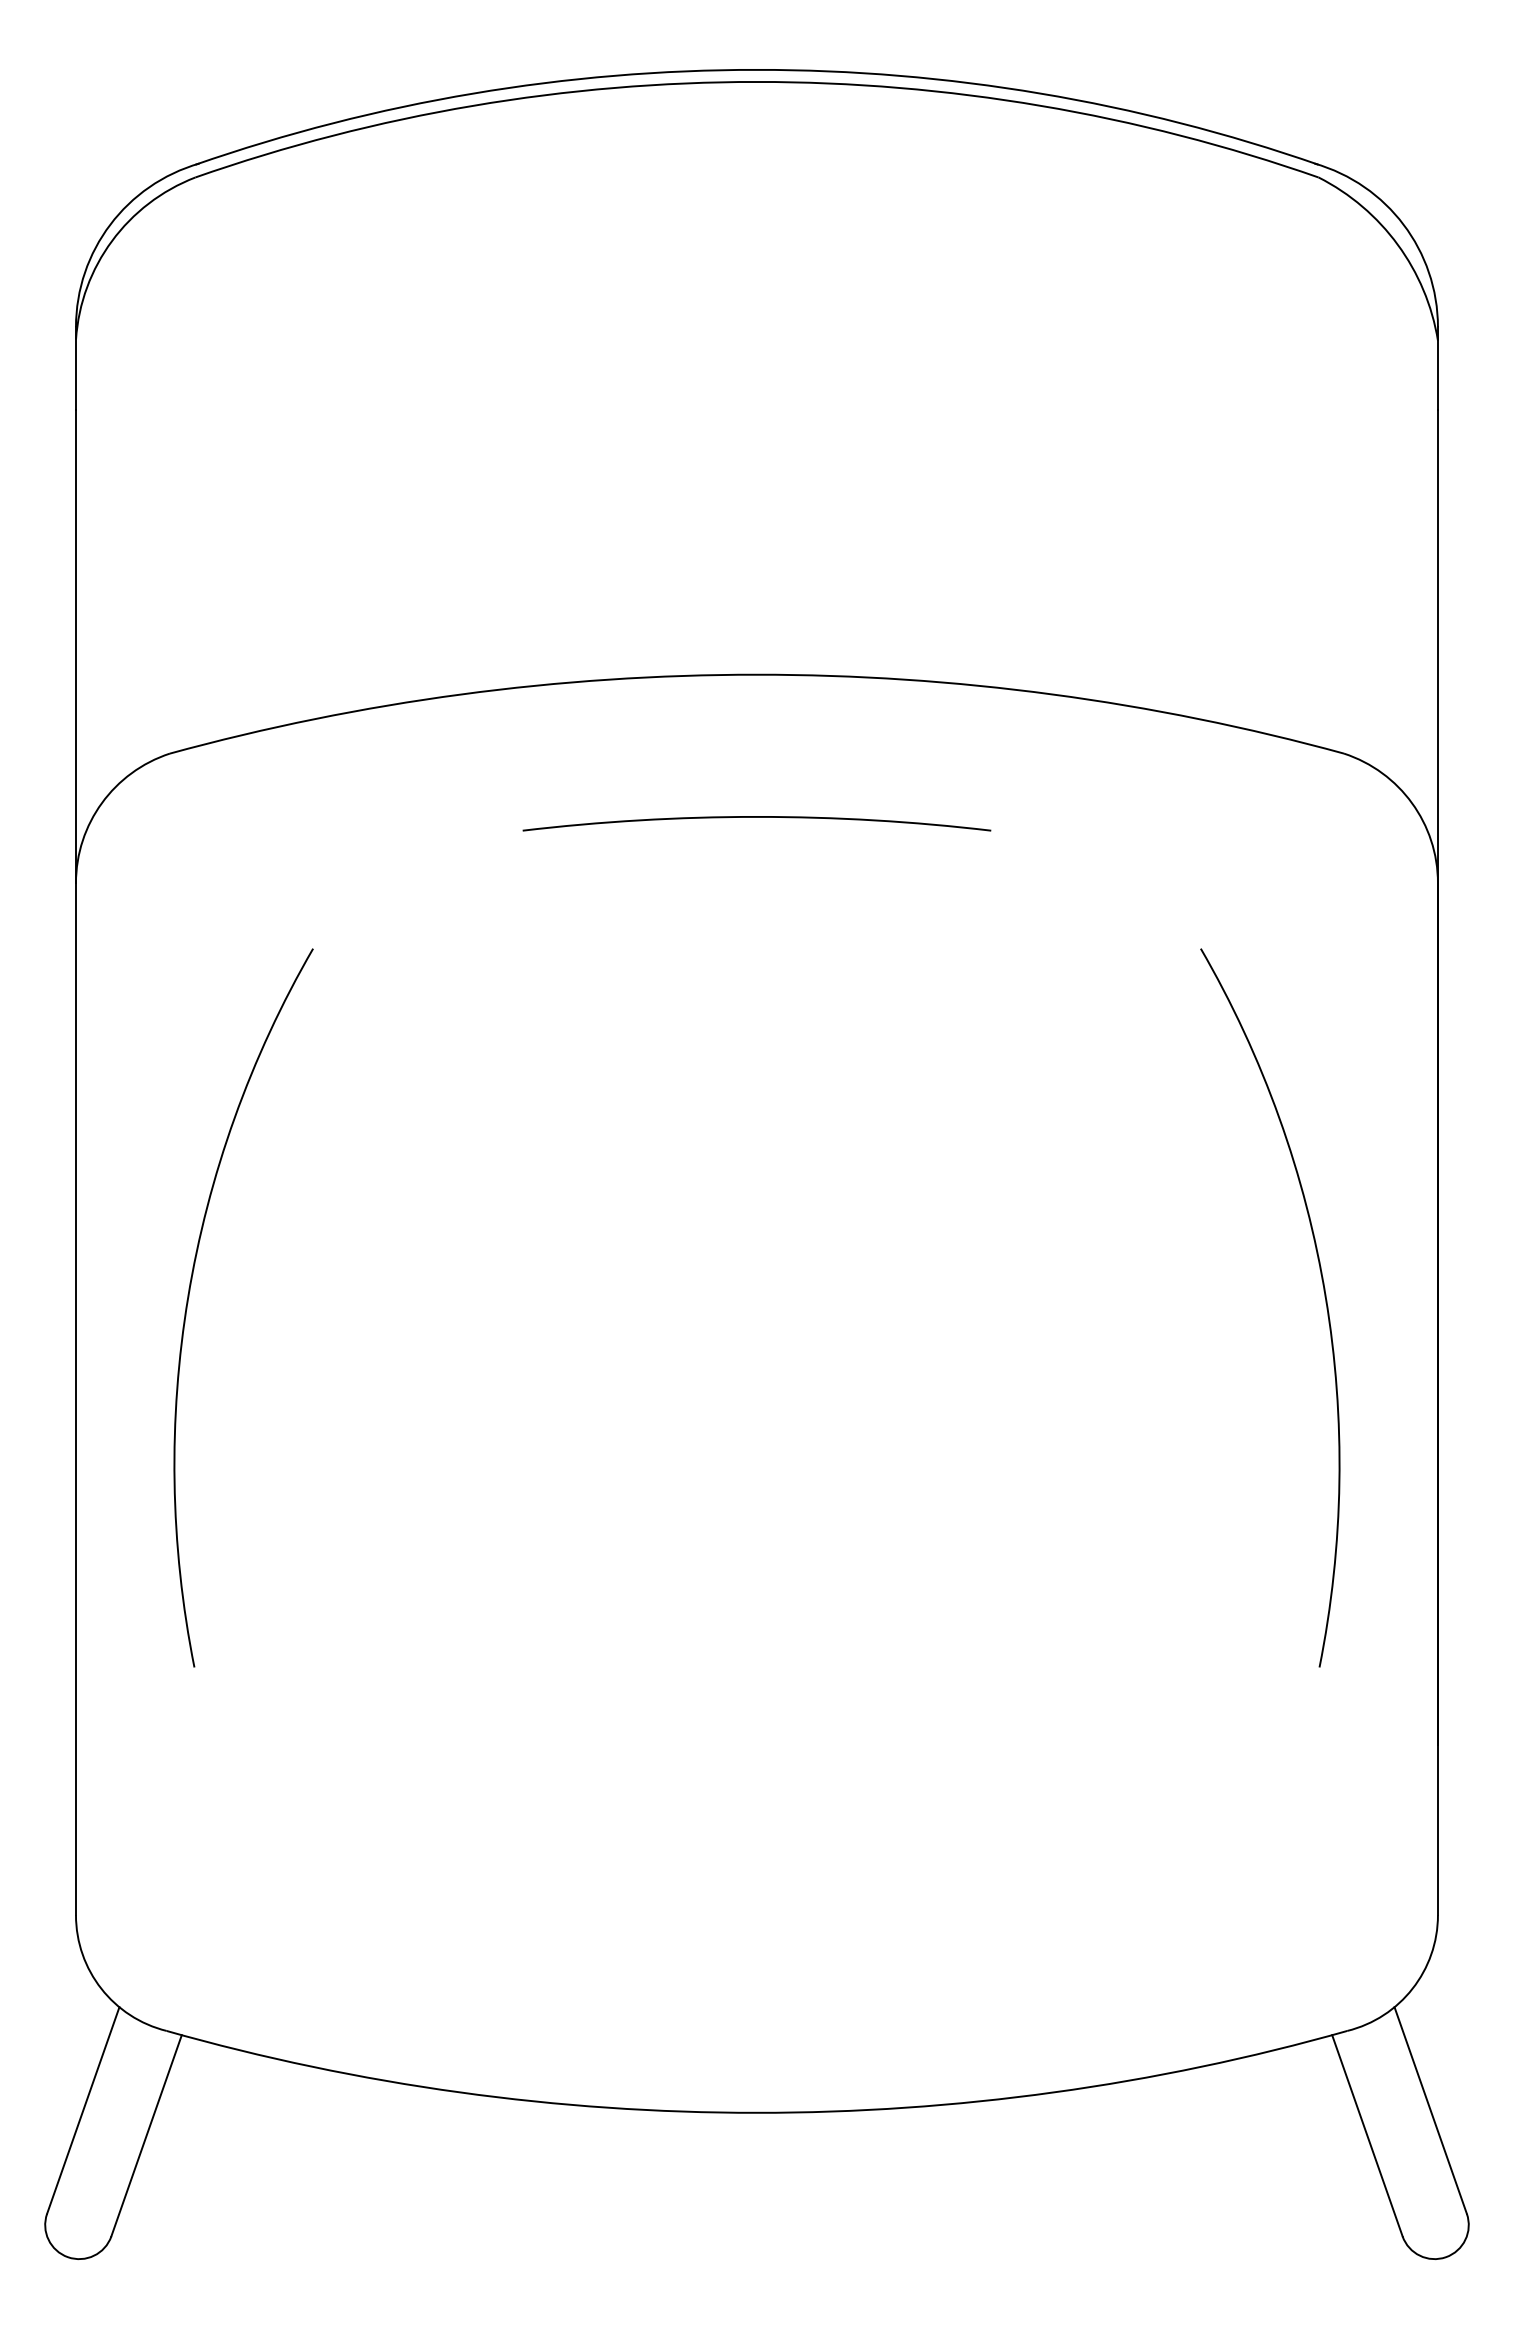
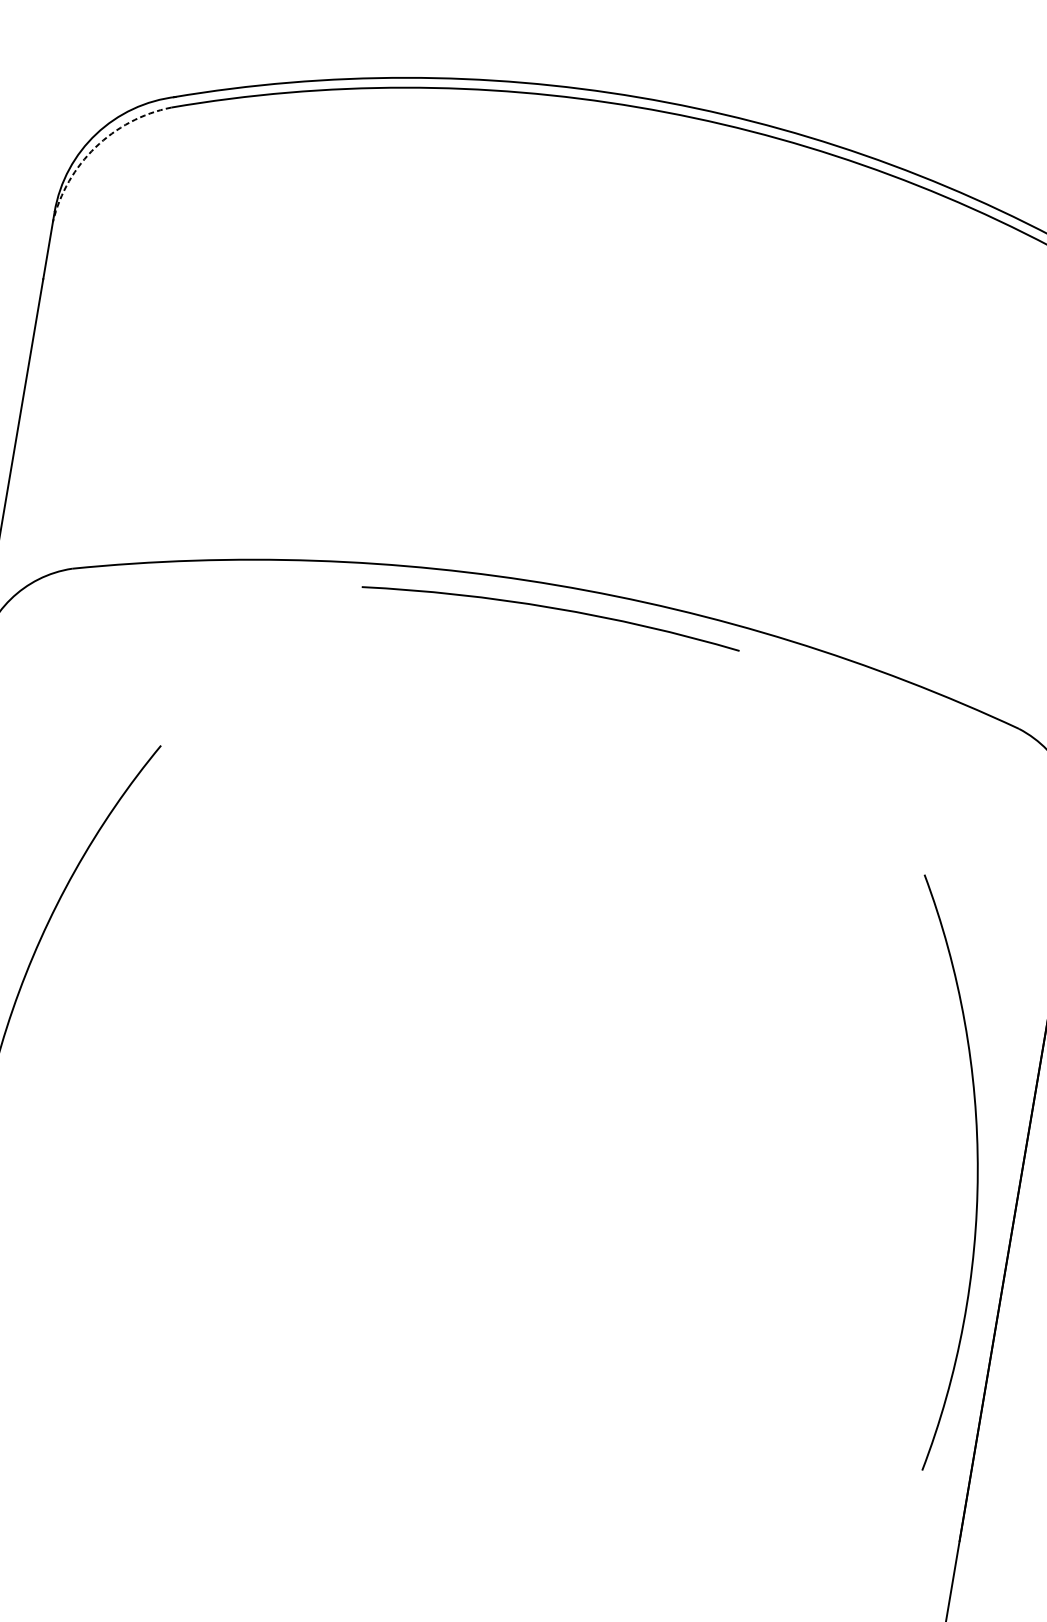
arc: (112, 241) -> (95, 147), solid -> dashed
arc: (756, 817) -> (552, 608), moved
arc: (1324, 1297) -> (976, 1172), moved

